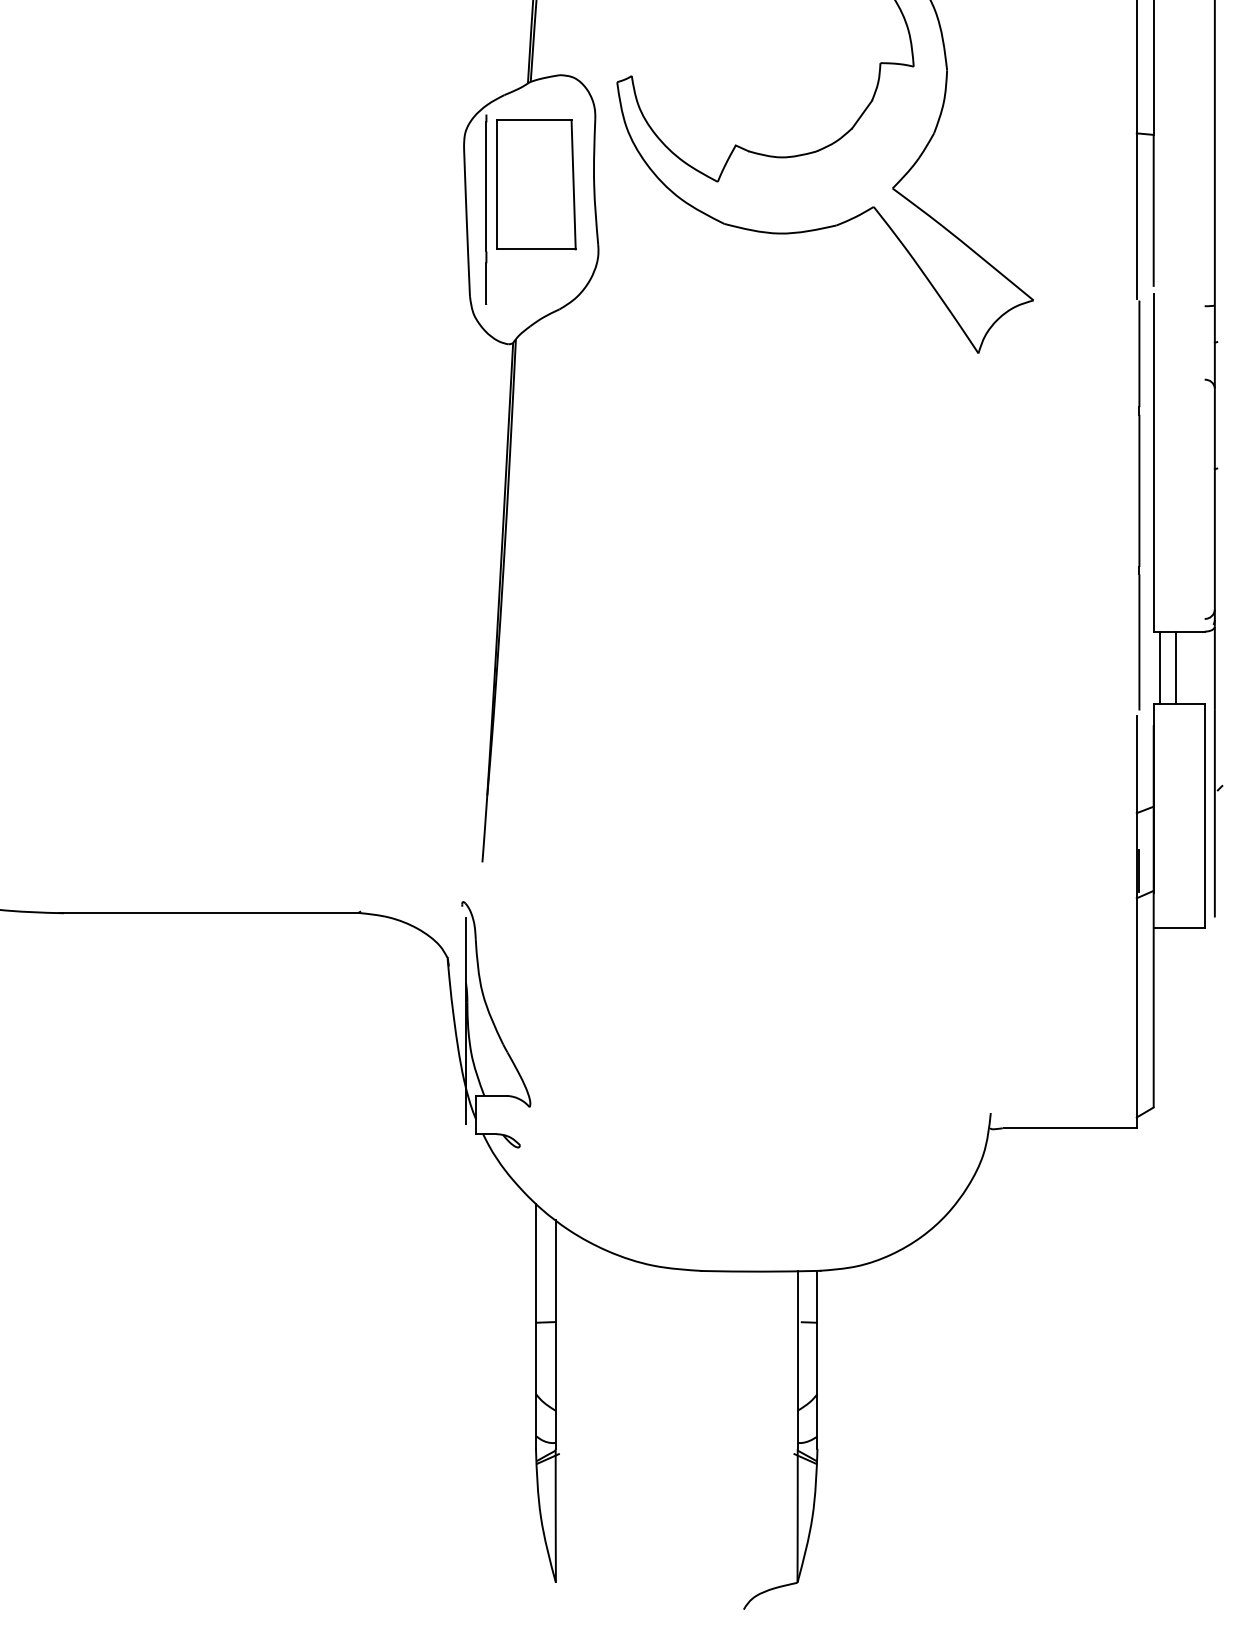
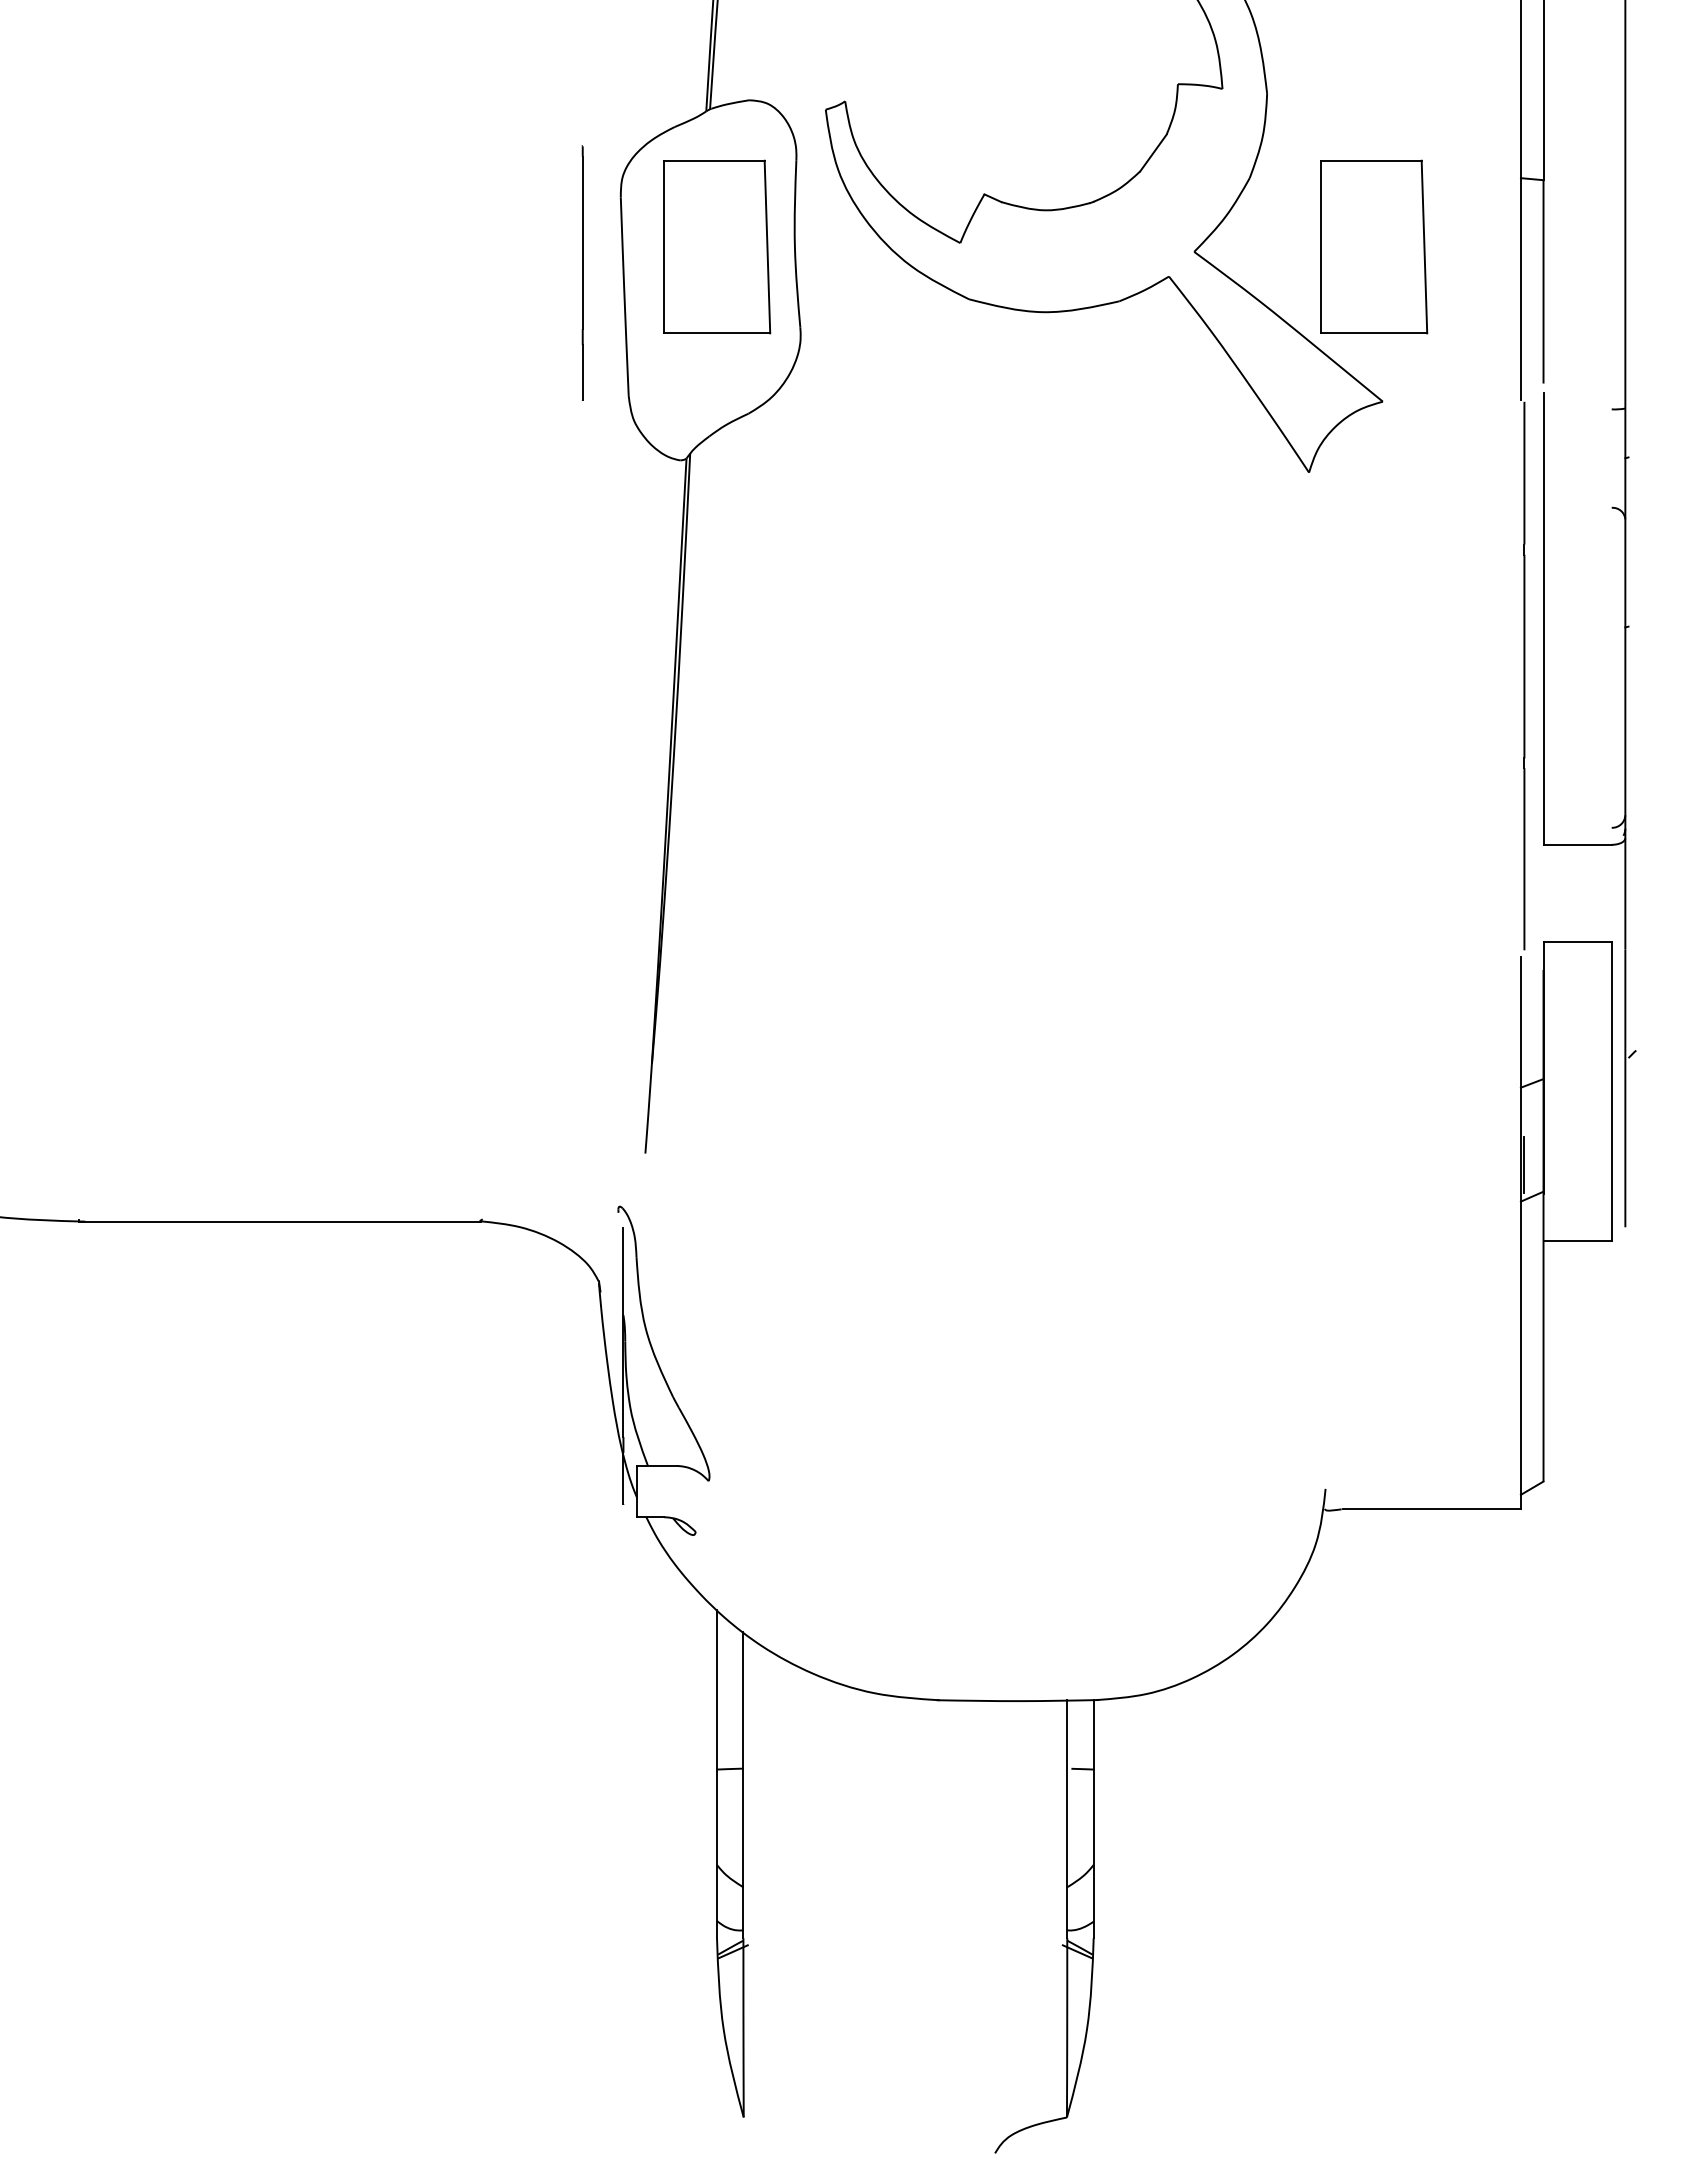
part: (1027, 184) -> (1374, 246), added
line: (486, 209) -> (582, 273), moved
line: (1159, 667) -> (1551, 892), removed
line: (1176, 667) -> (1573, 892), removed

